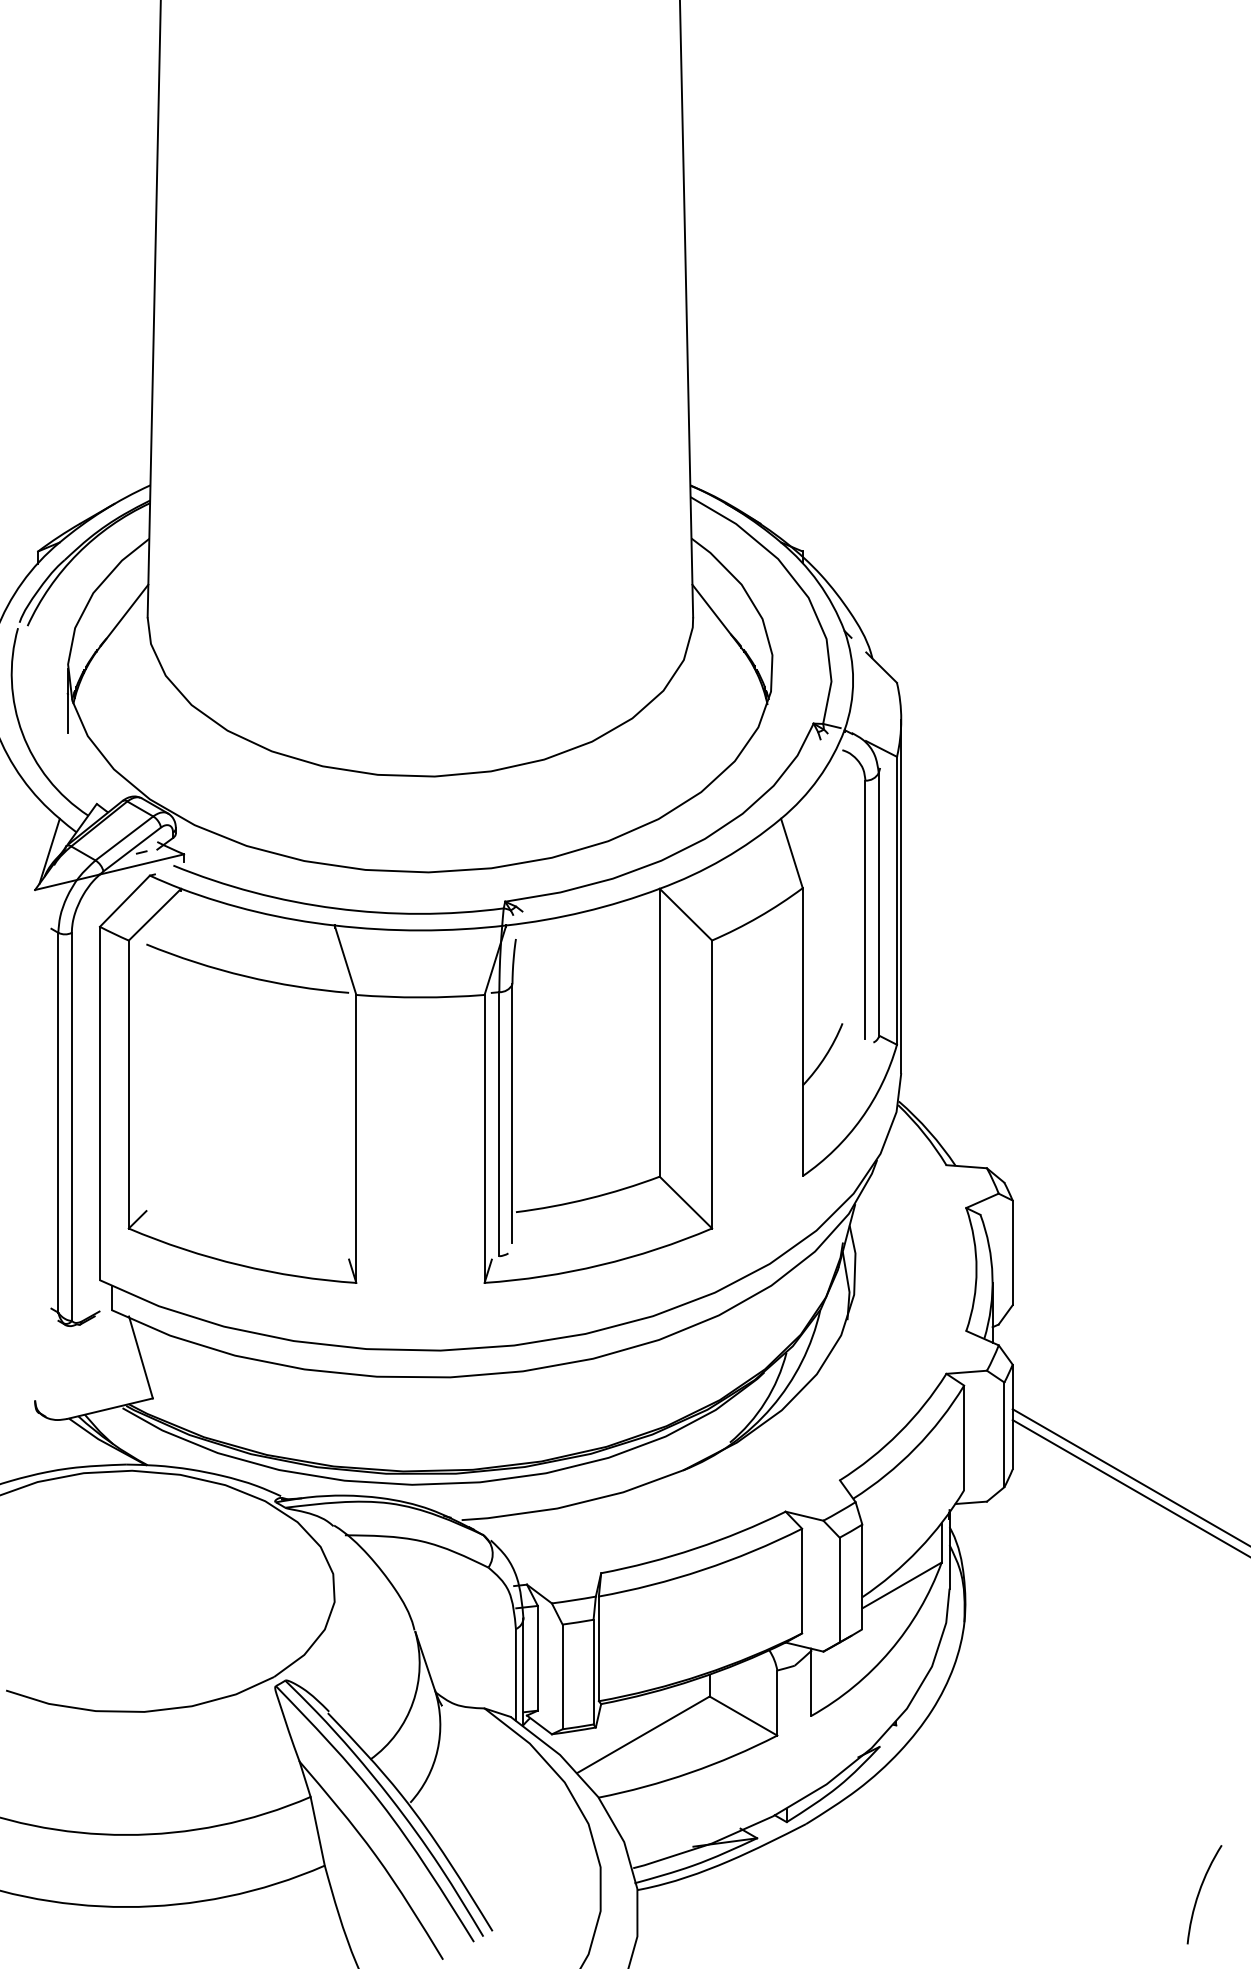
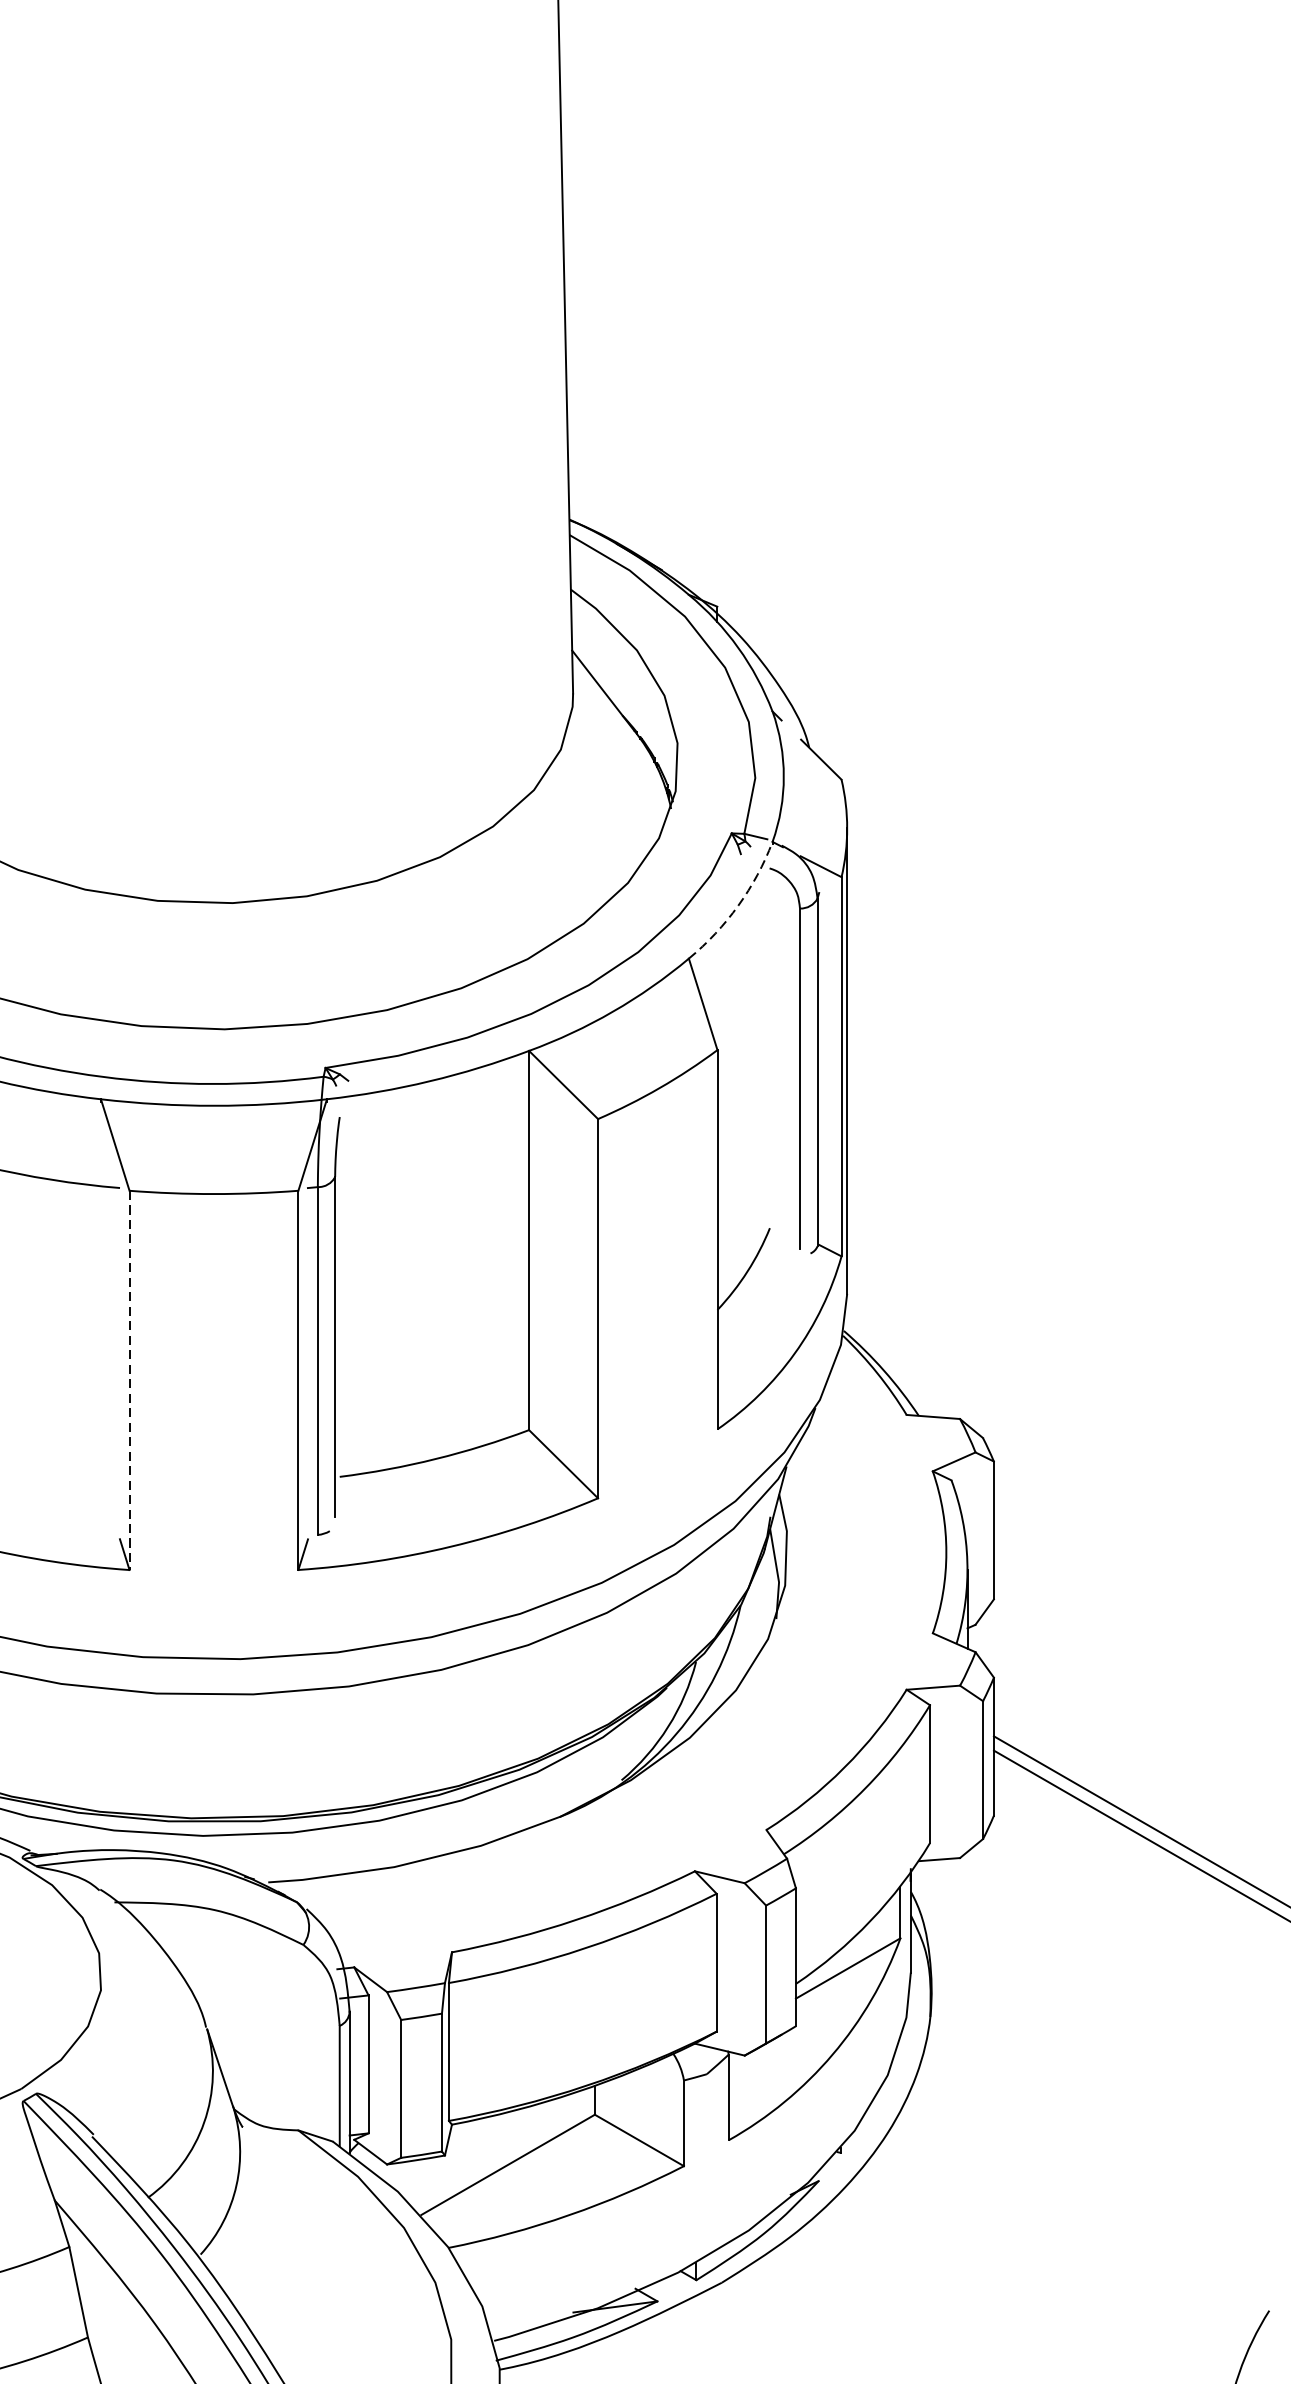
arc: (818, 778) -> (738, 905), solid -> dashed
line: (356, 1138) -> (129, 1379), solid -> dashed

